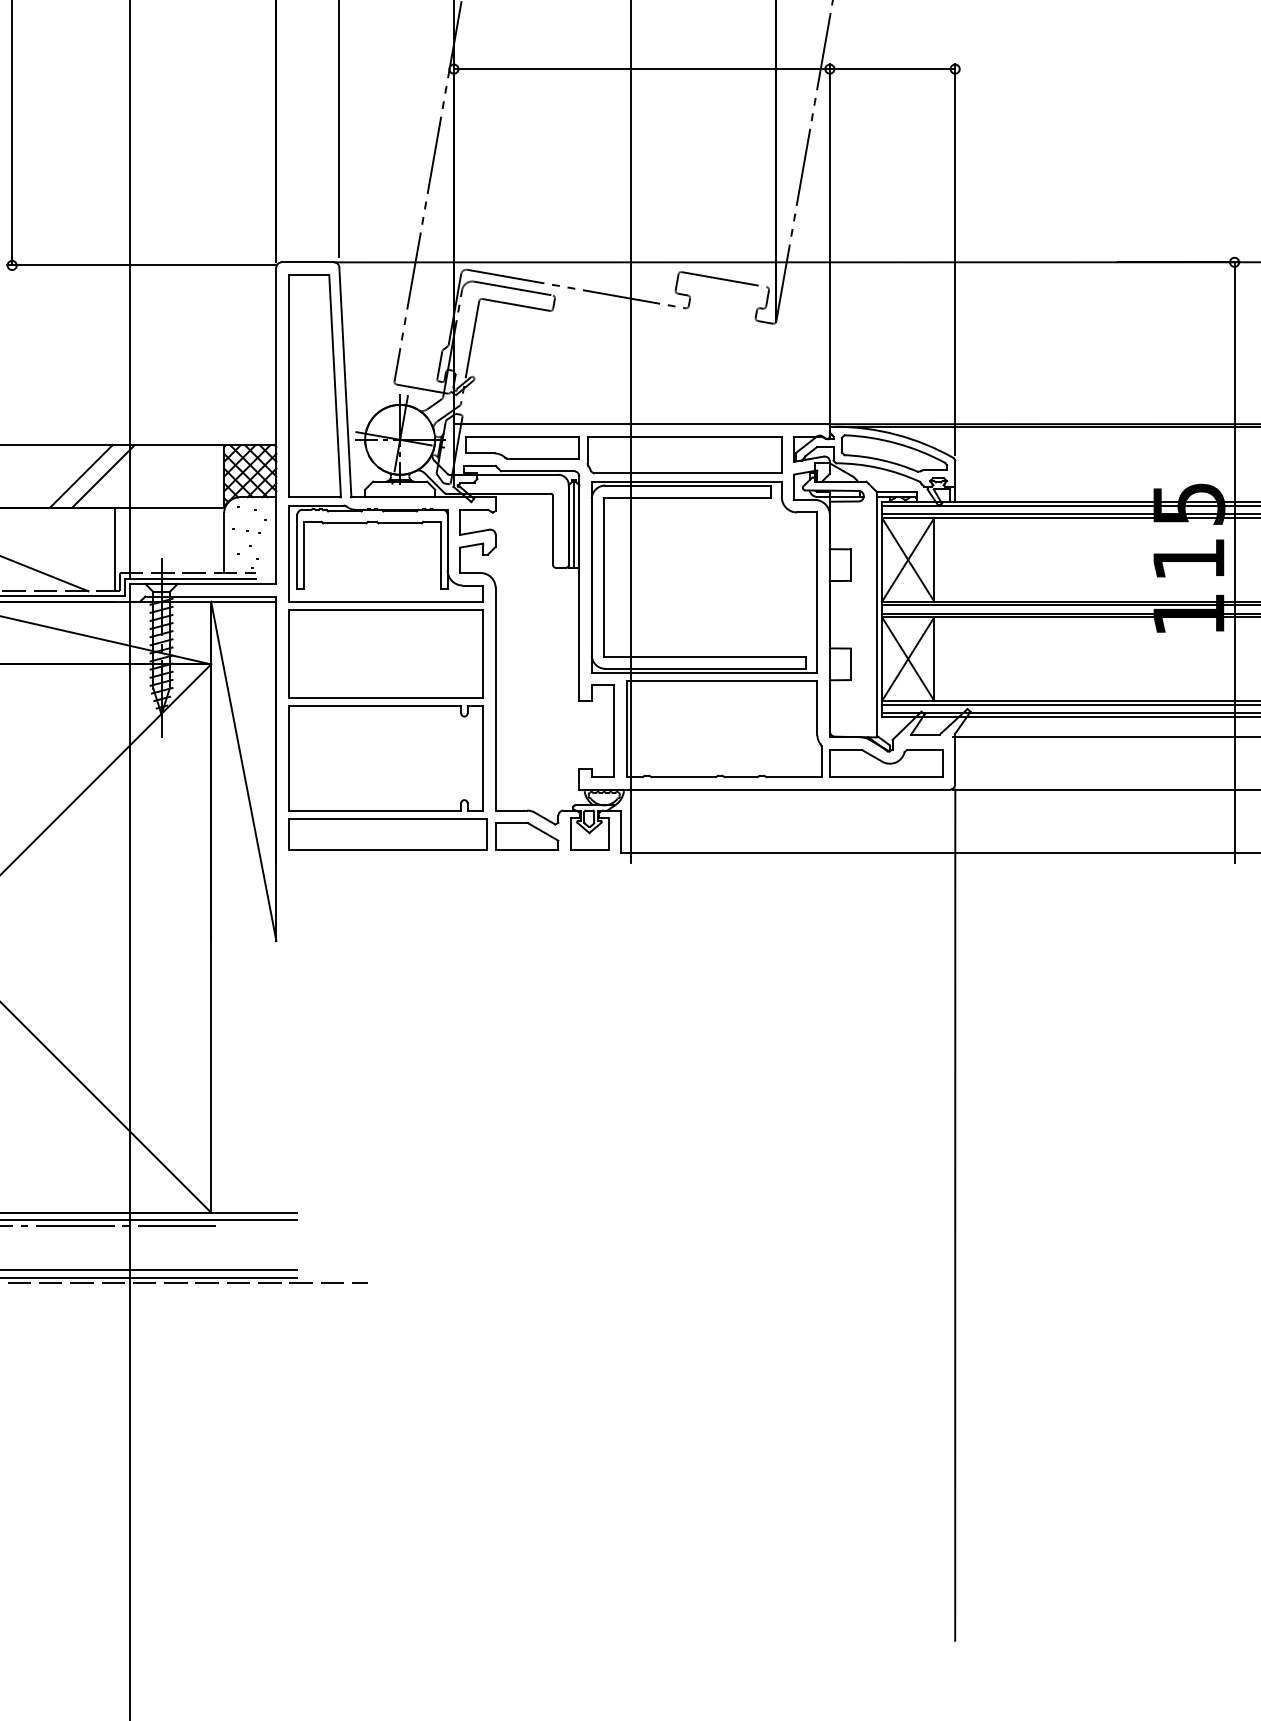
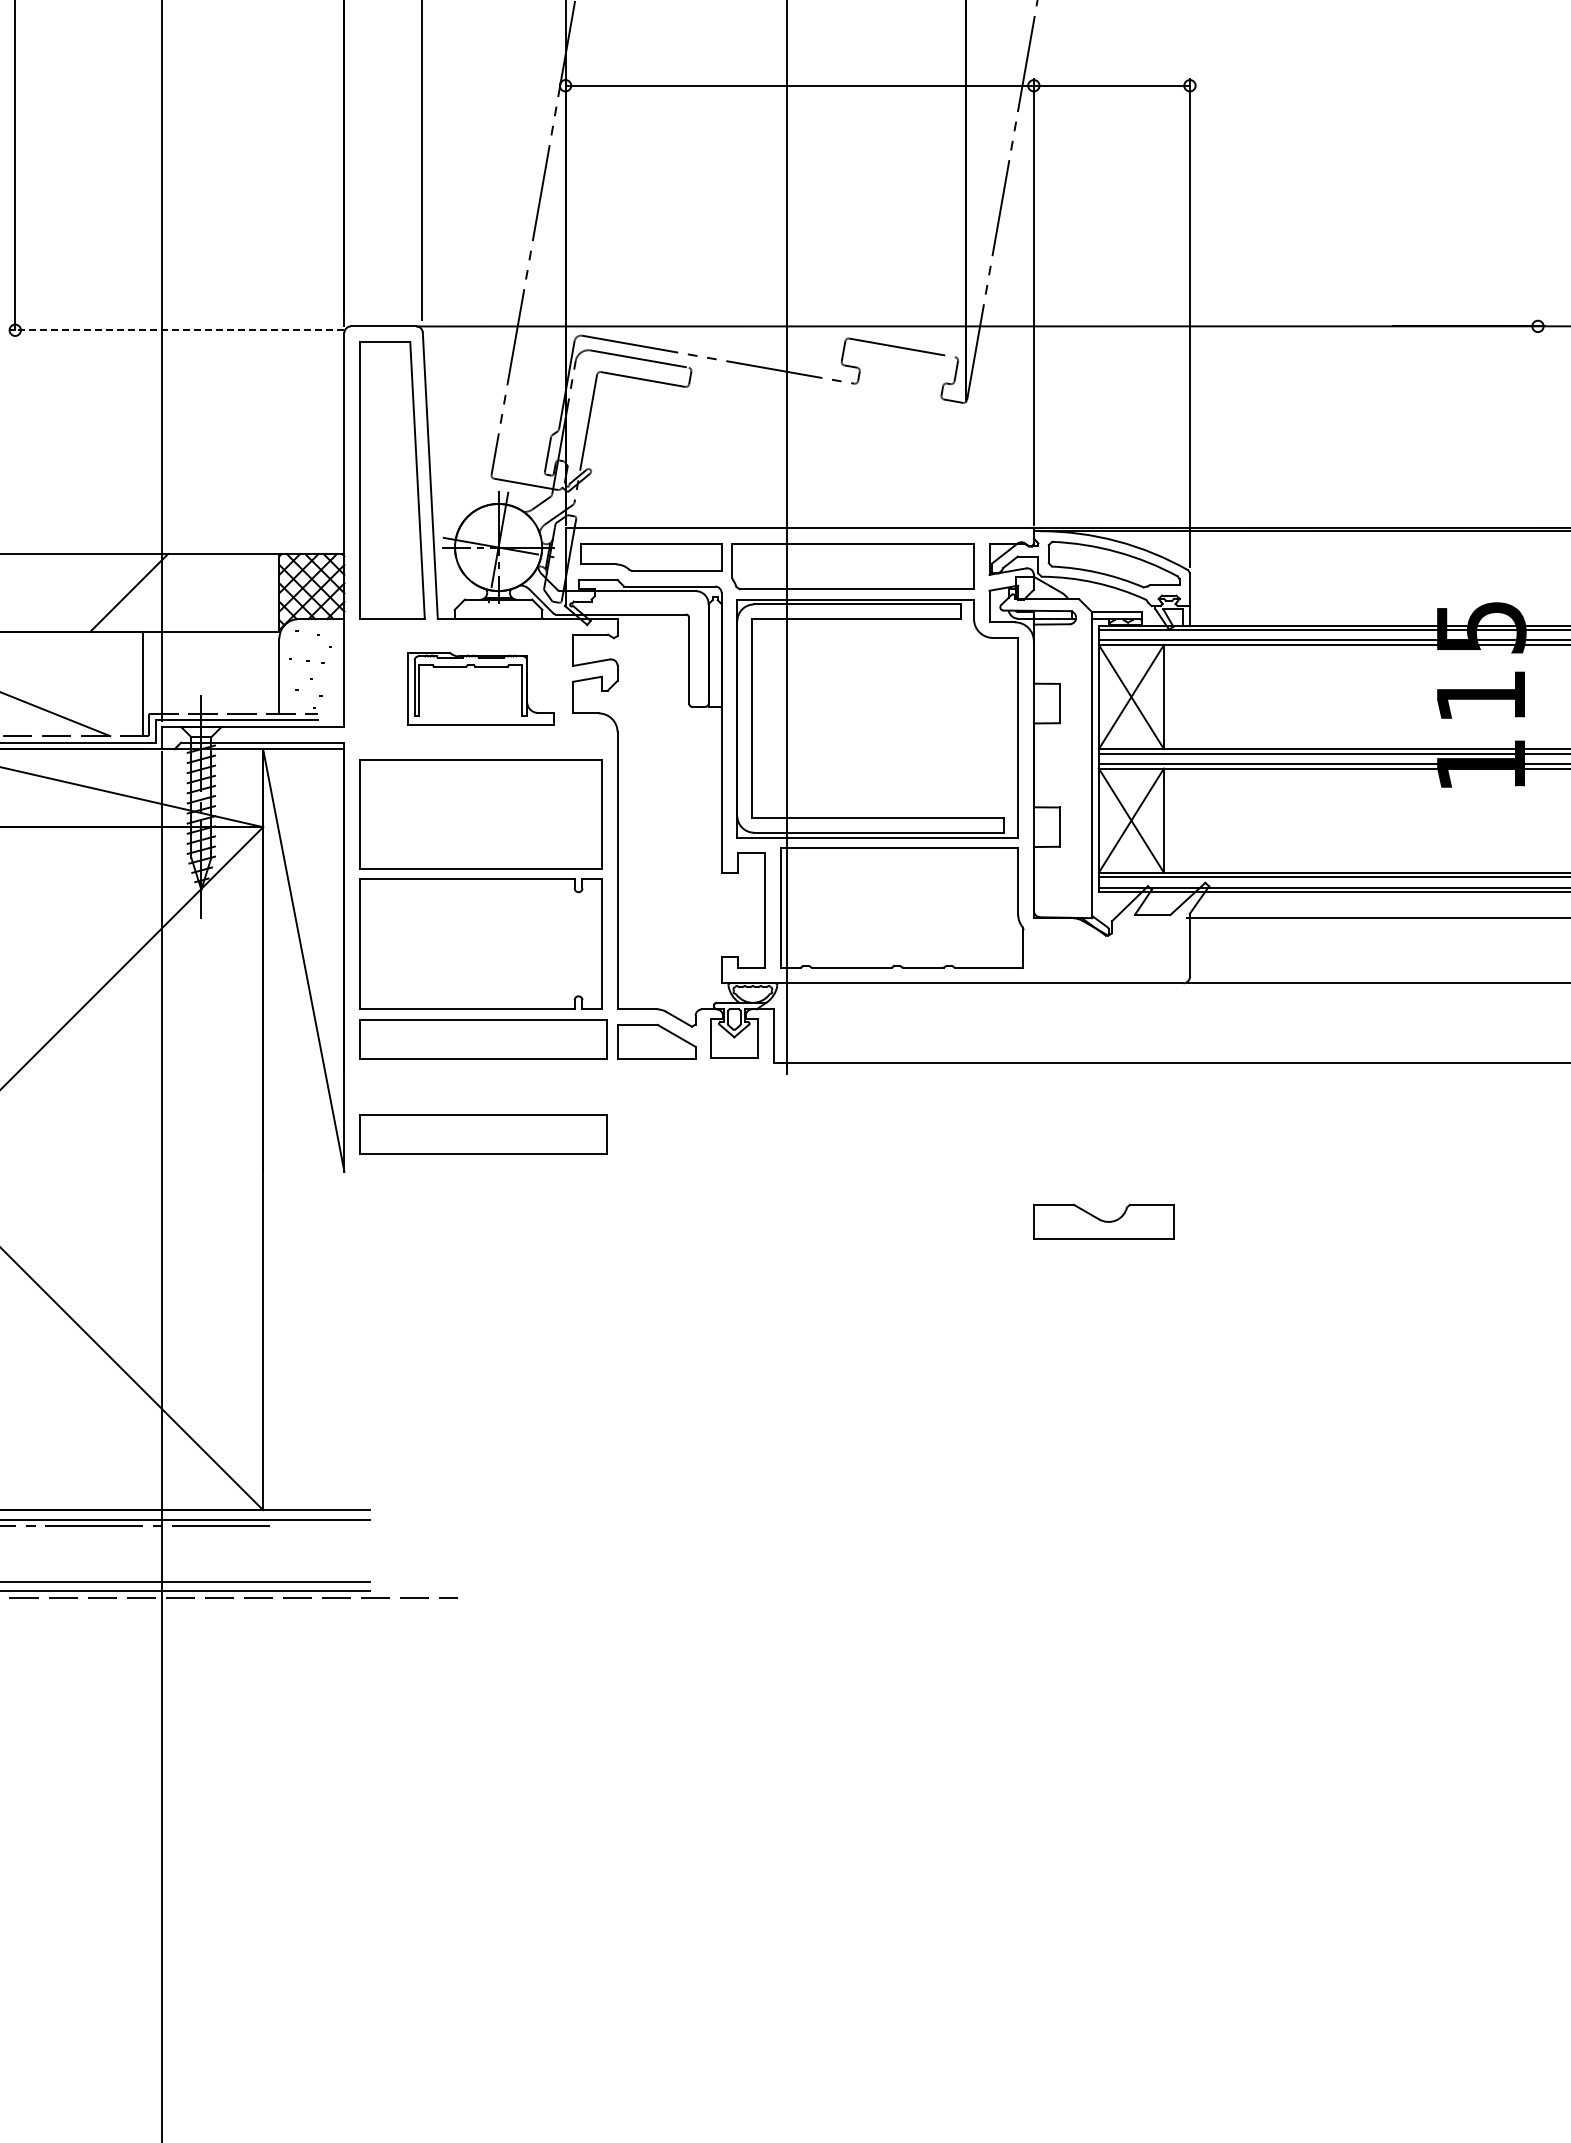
line: (141, 265) -> (176, 330), solid -> dashed
line: (81, 476) -> (101, 593), removed
line: (574, 523) -> (715, 651), removed
part: (385, 553) -> (480, 688), size x0.6
line: (1234, 562) -> (1537, 700), removed
part: (885, 763) -> (1103, 1221), moved
part: (388, 911) -> (483, 1134), added
line: (954, 1215) -> (1189, 1513), removed

